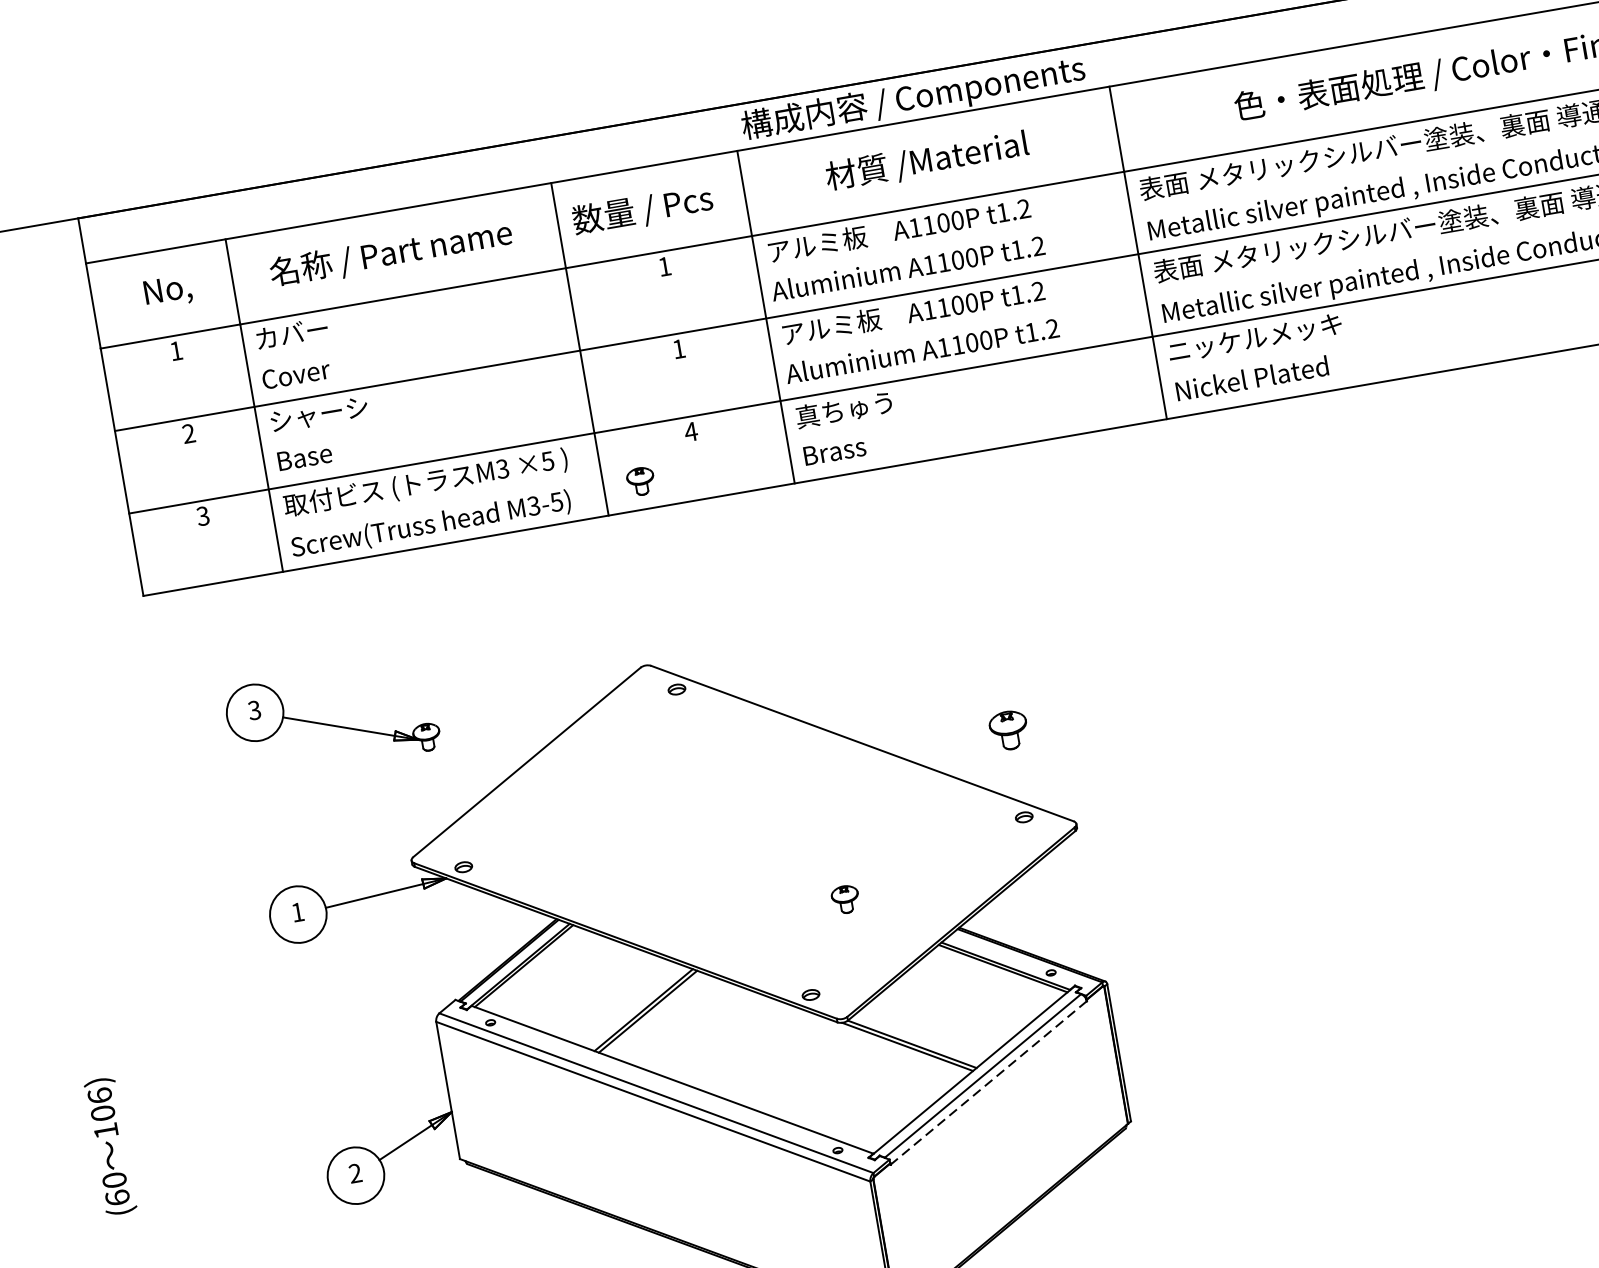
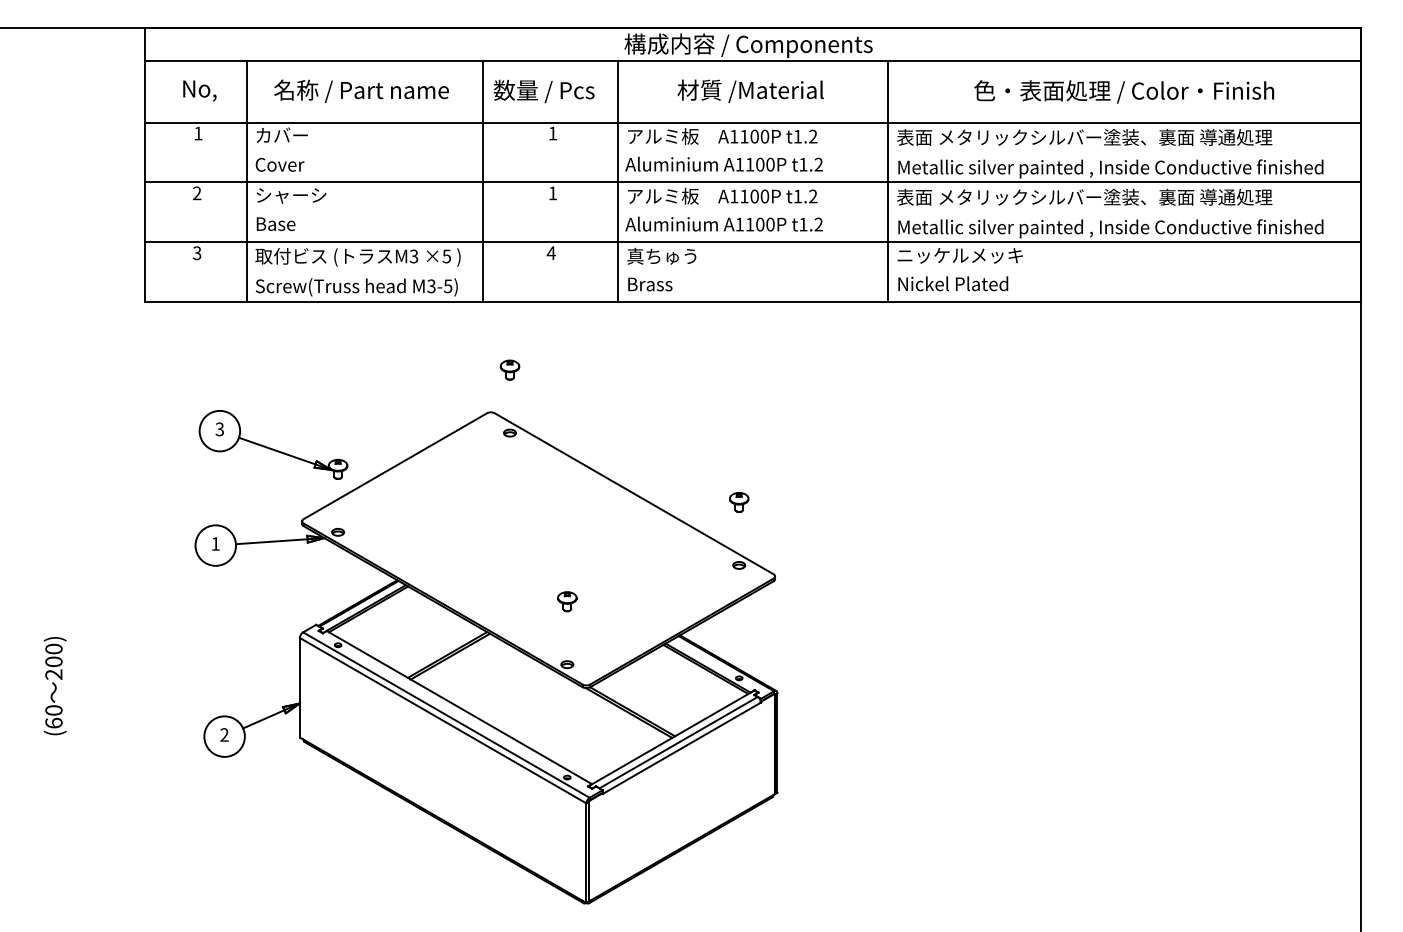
part: (640, 480) -> (509, 369), moved
part: (332, 718) -> (273, 444), moved
part: (1009, 730) -> (739, 502), size x0.71
part: (845, 899) -> (567, 601), moved
line: (988, 1083) -> (681, 748), dashed -> solid
text: (102, 1112) -> (53, 661), 106) -> 200)

